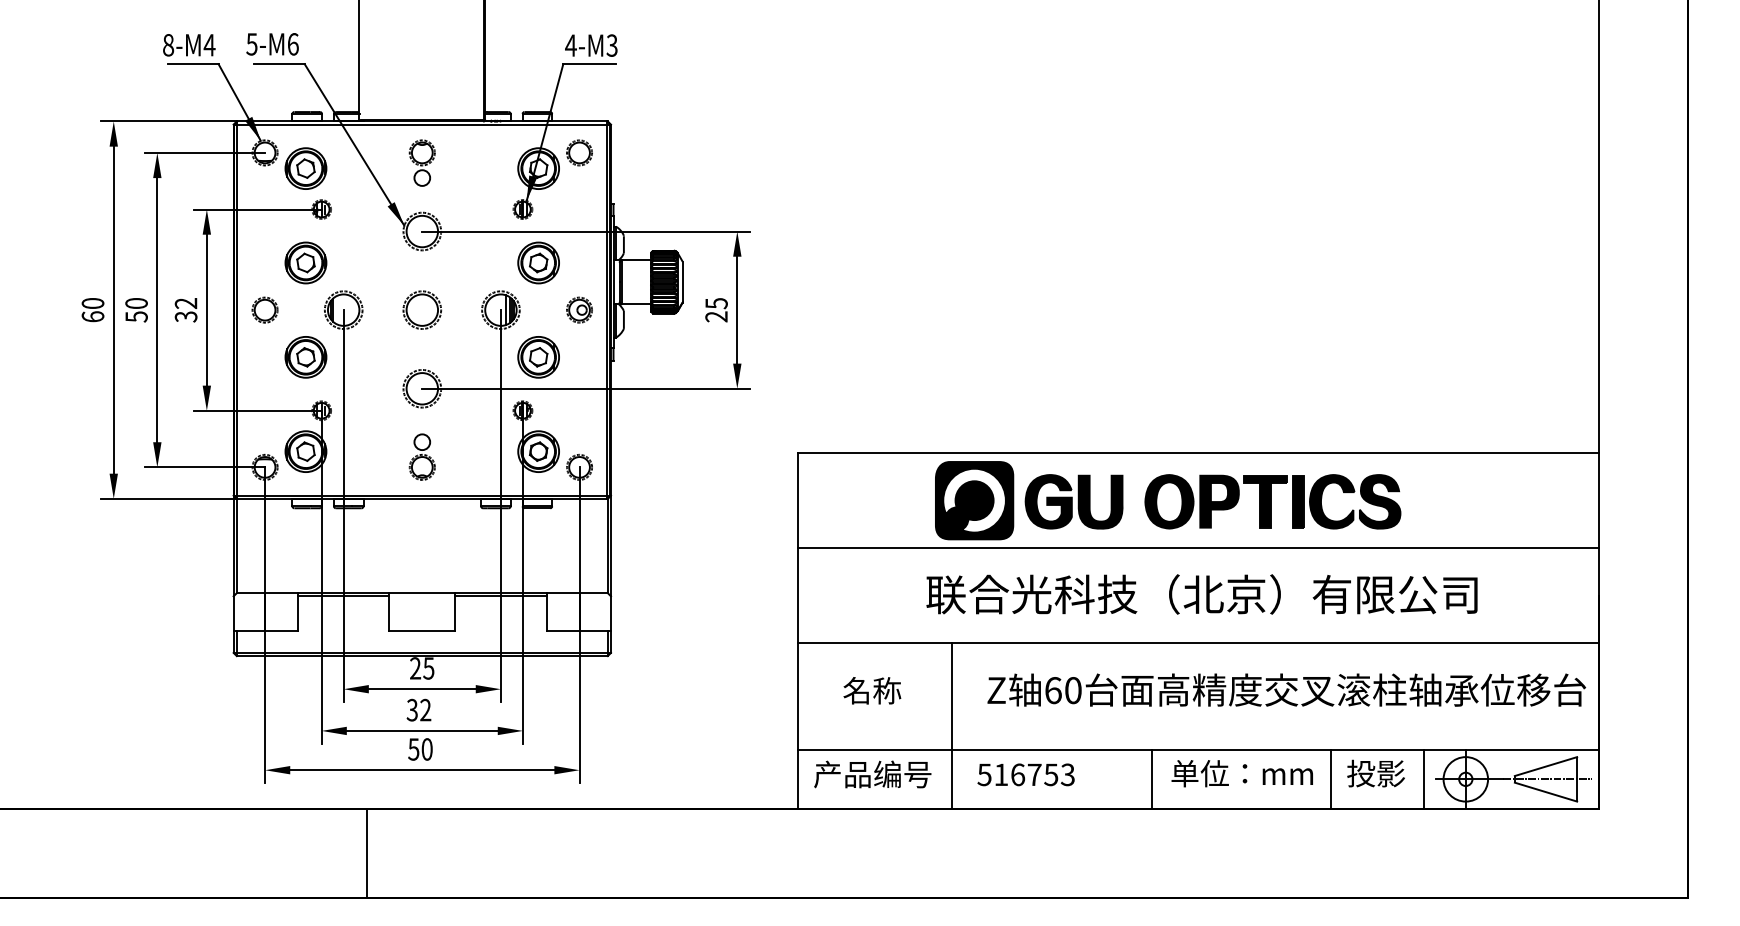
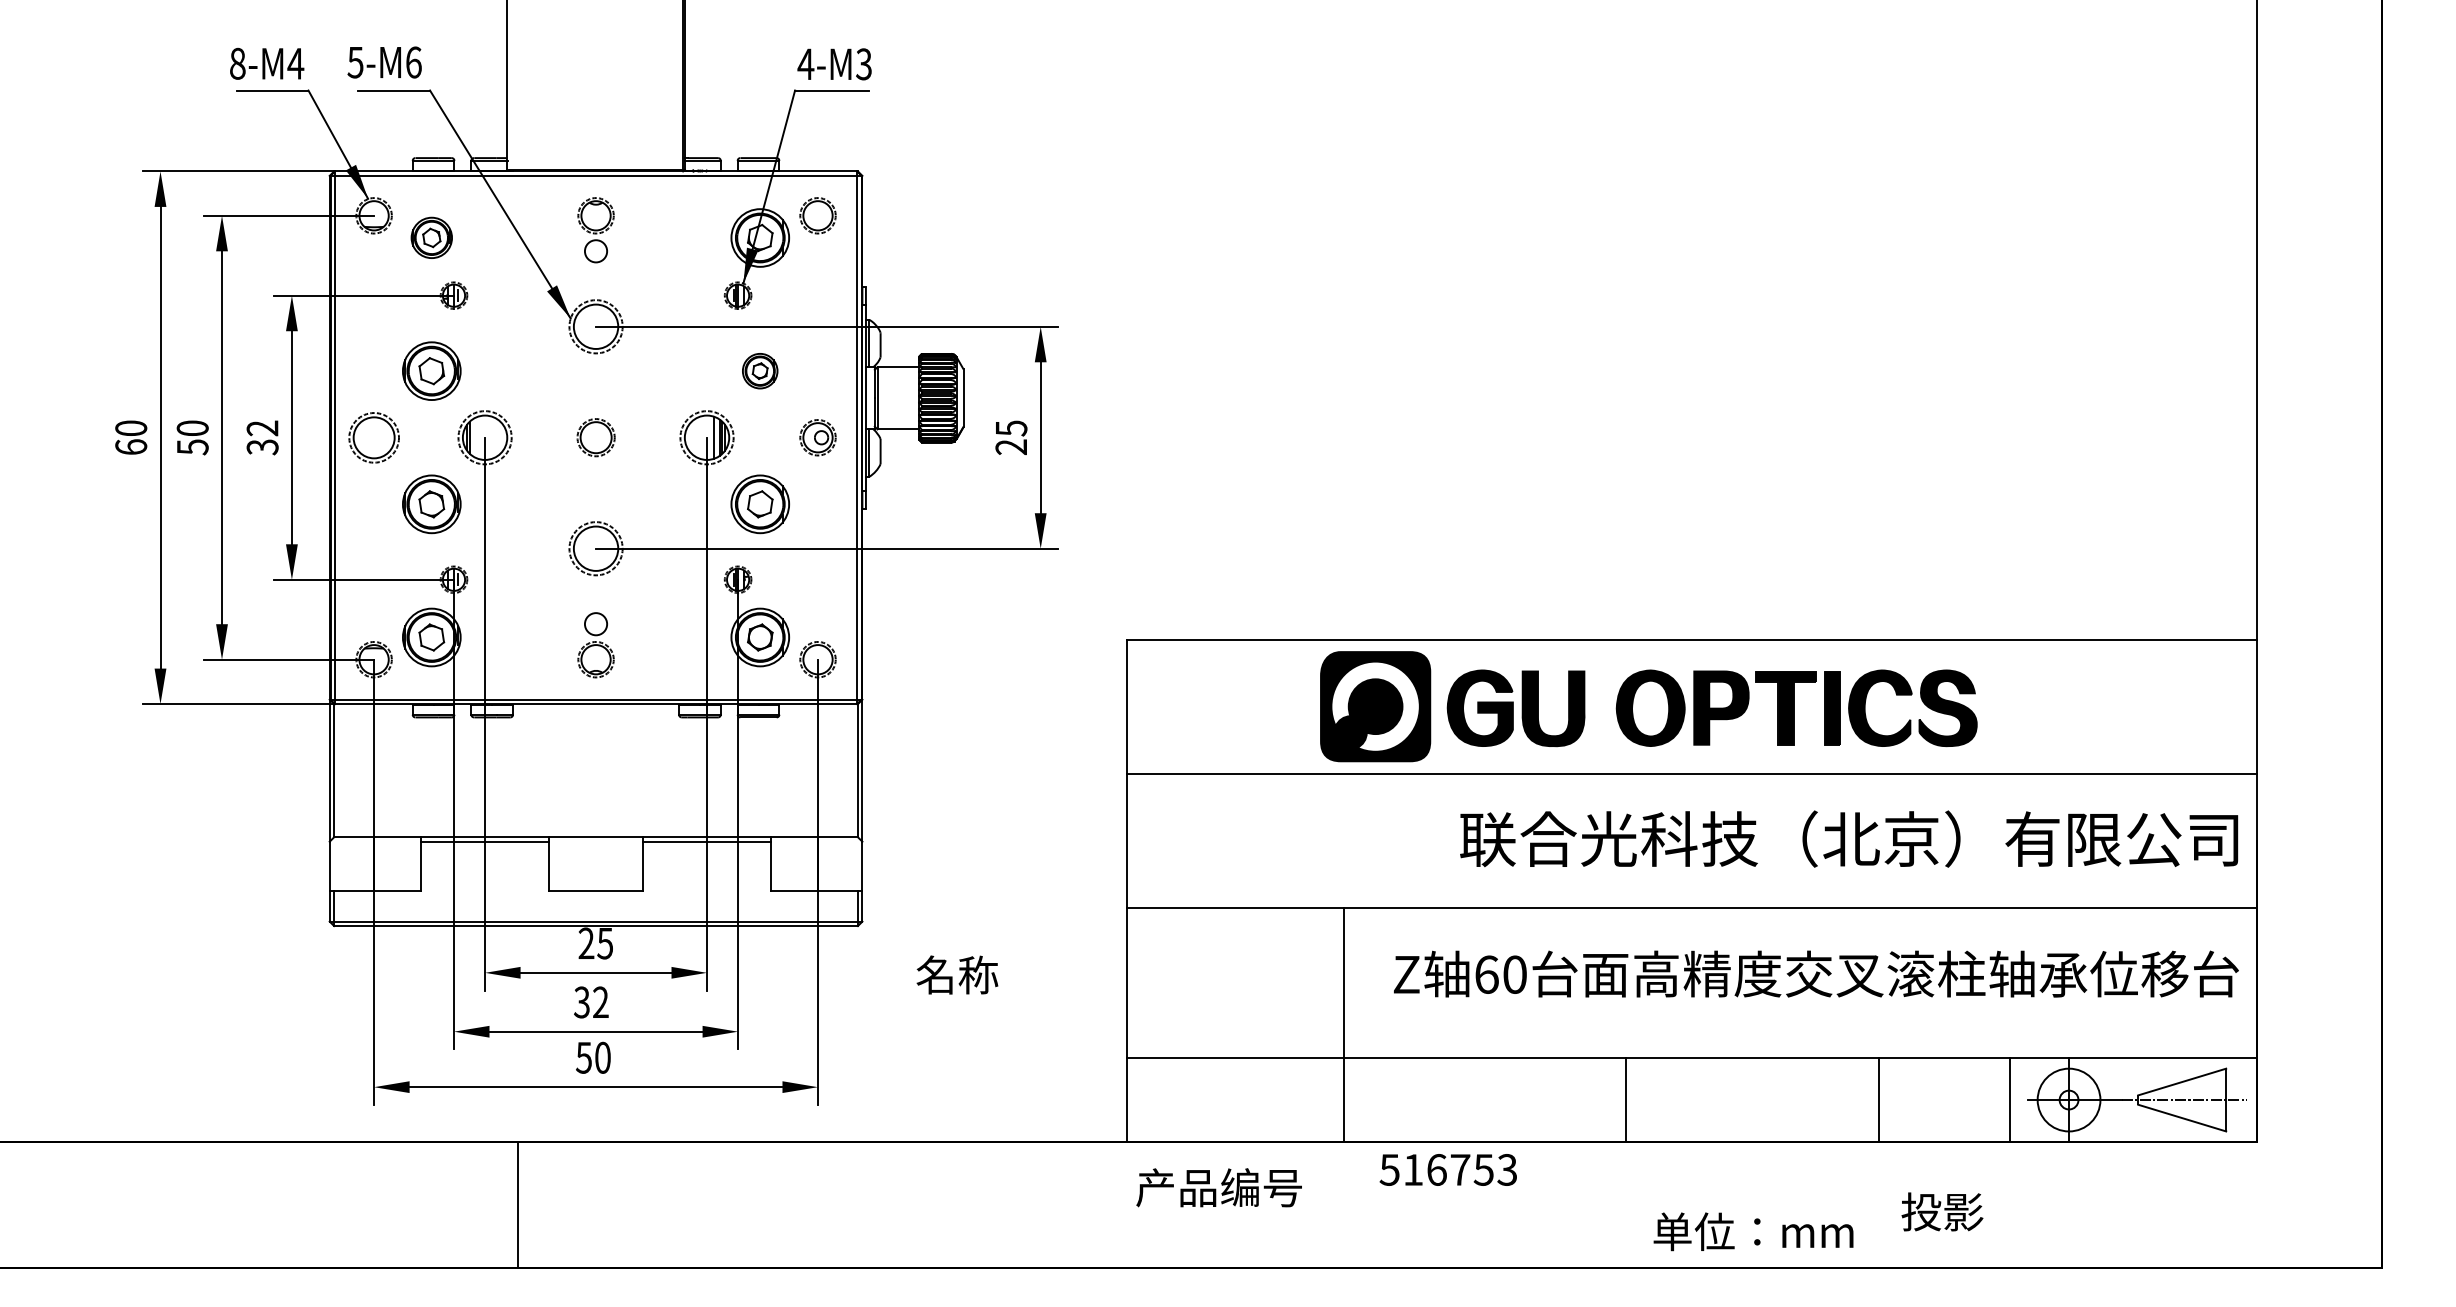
part: (305, 168) -> (431, 237), size x0.7
part: (538, 262) -> (760, 370), size x0.6
part: (264, 309) -> (373, 436), size x1.4
part: (422, 309) -> (596, 436), size x0.7
text: (1201, 594) -> (1848, 839), moved
text: (872, 690) -> (957, 974), moved
text: (1241, 773) -> (1752, 1231), moved
text: (1375, 773) -> (1941, 1211), moved
text: (872, 774) -> (1218, 1187), moved
text: (1025, 774) -> (1447, 1169), moved

